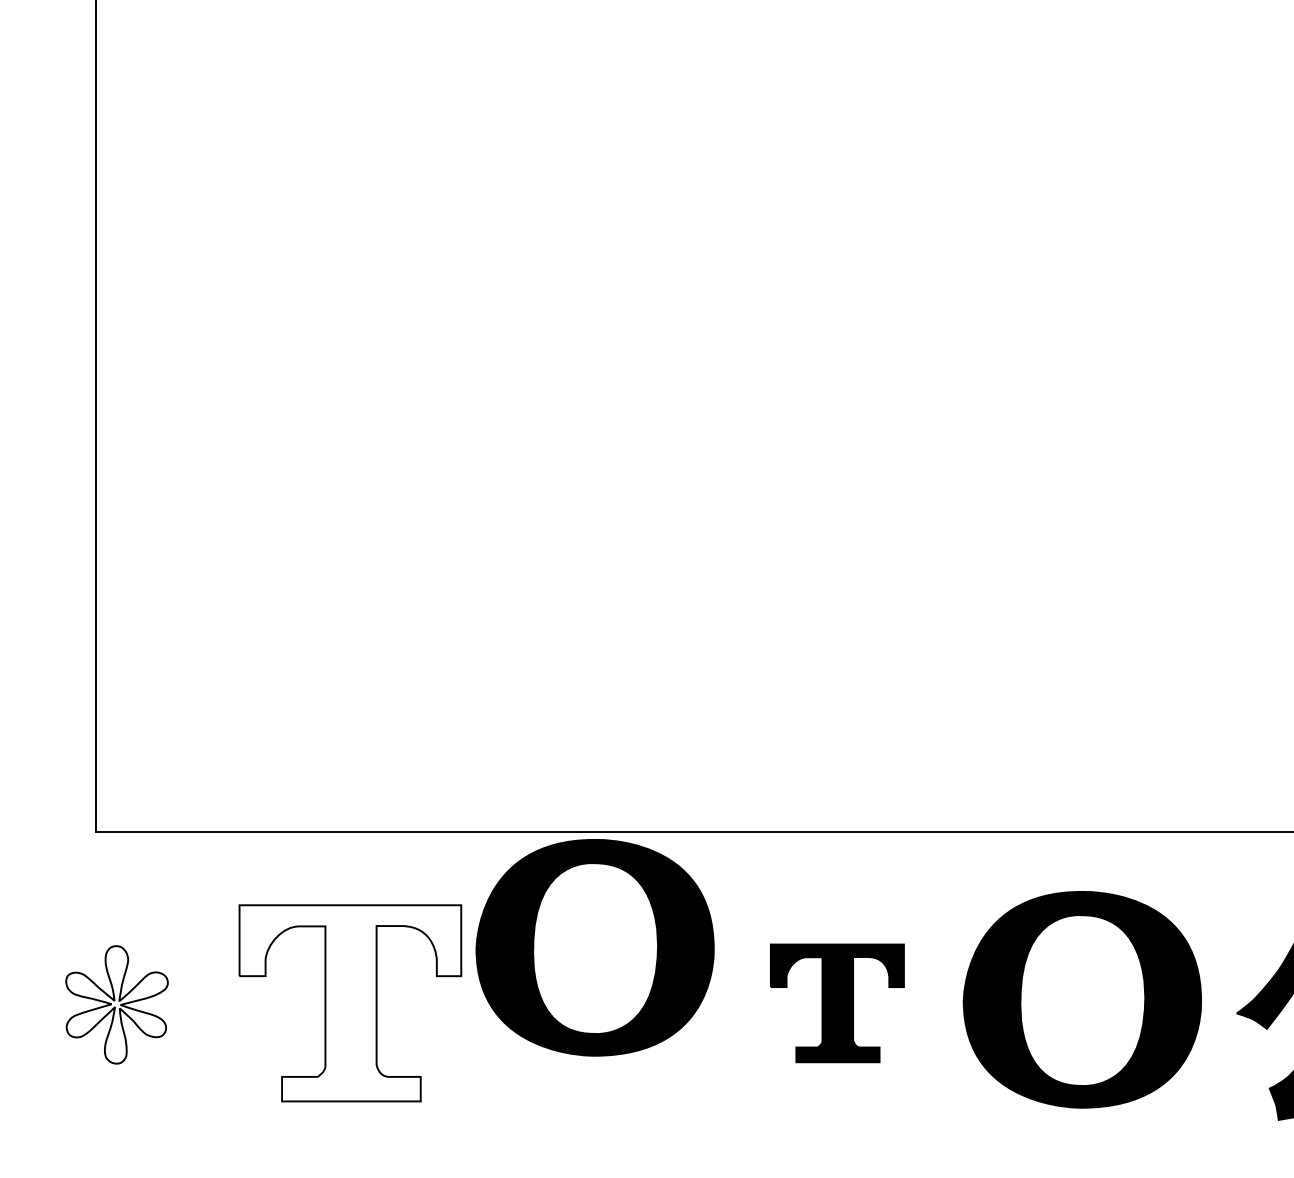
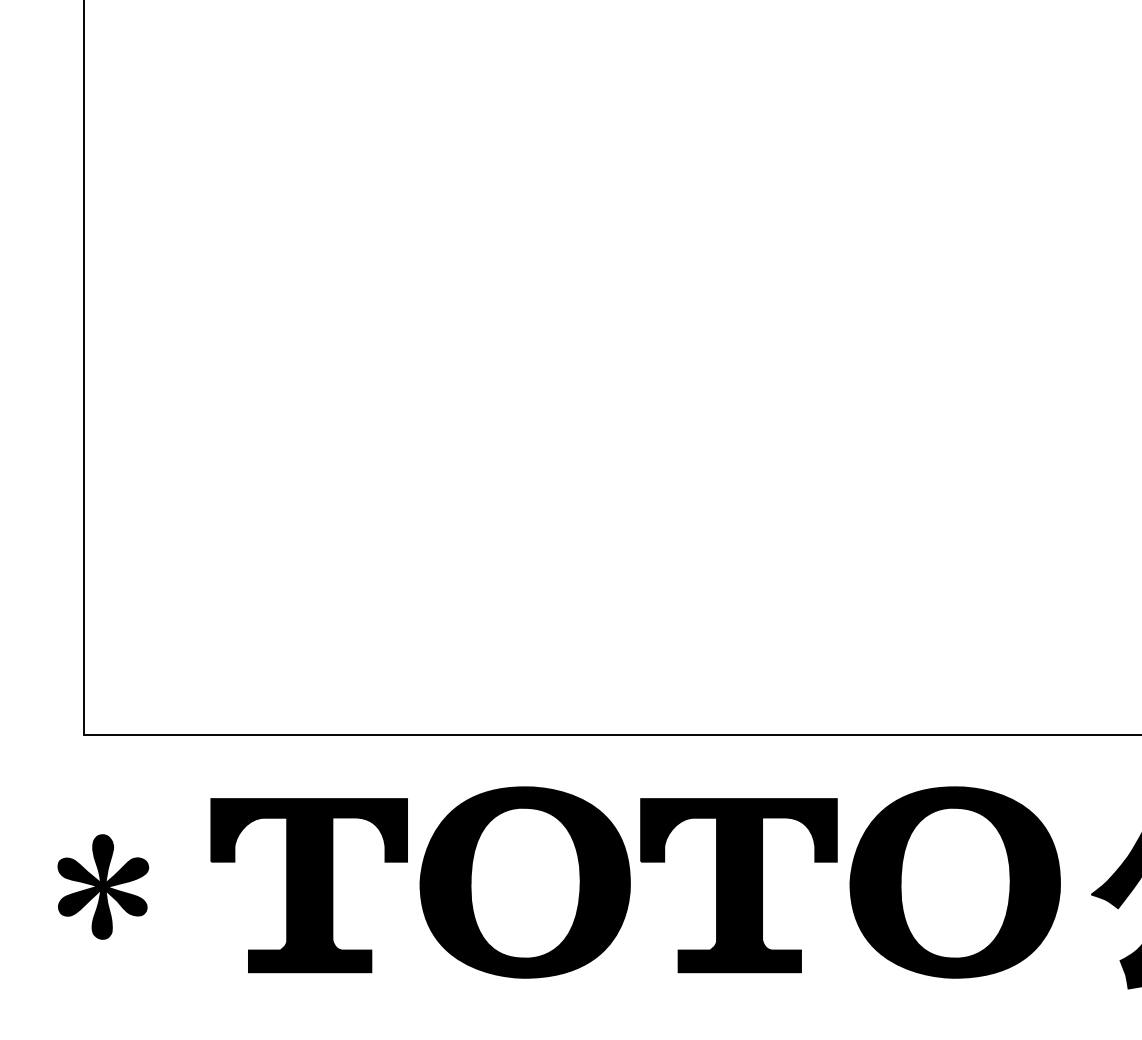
part: (594, 947) -> (524, 882), moved
fill: (350, 1003) -> (309, 885), added
part: (837, 1003) -> (739, 885), size x1.67
fill: (116, 1004) -> (102, 886), added

